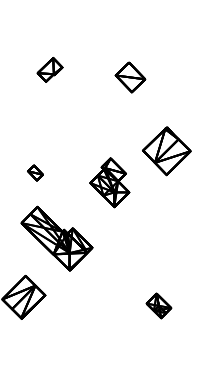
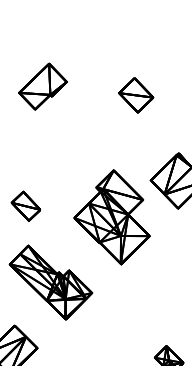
part: (49, 69) -> (42, 86), size x1.67
part: (35, 172) -> (26, 205), size x1.67
part: (109, 182) -> (111, 217), size x1.67

